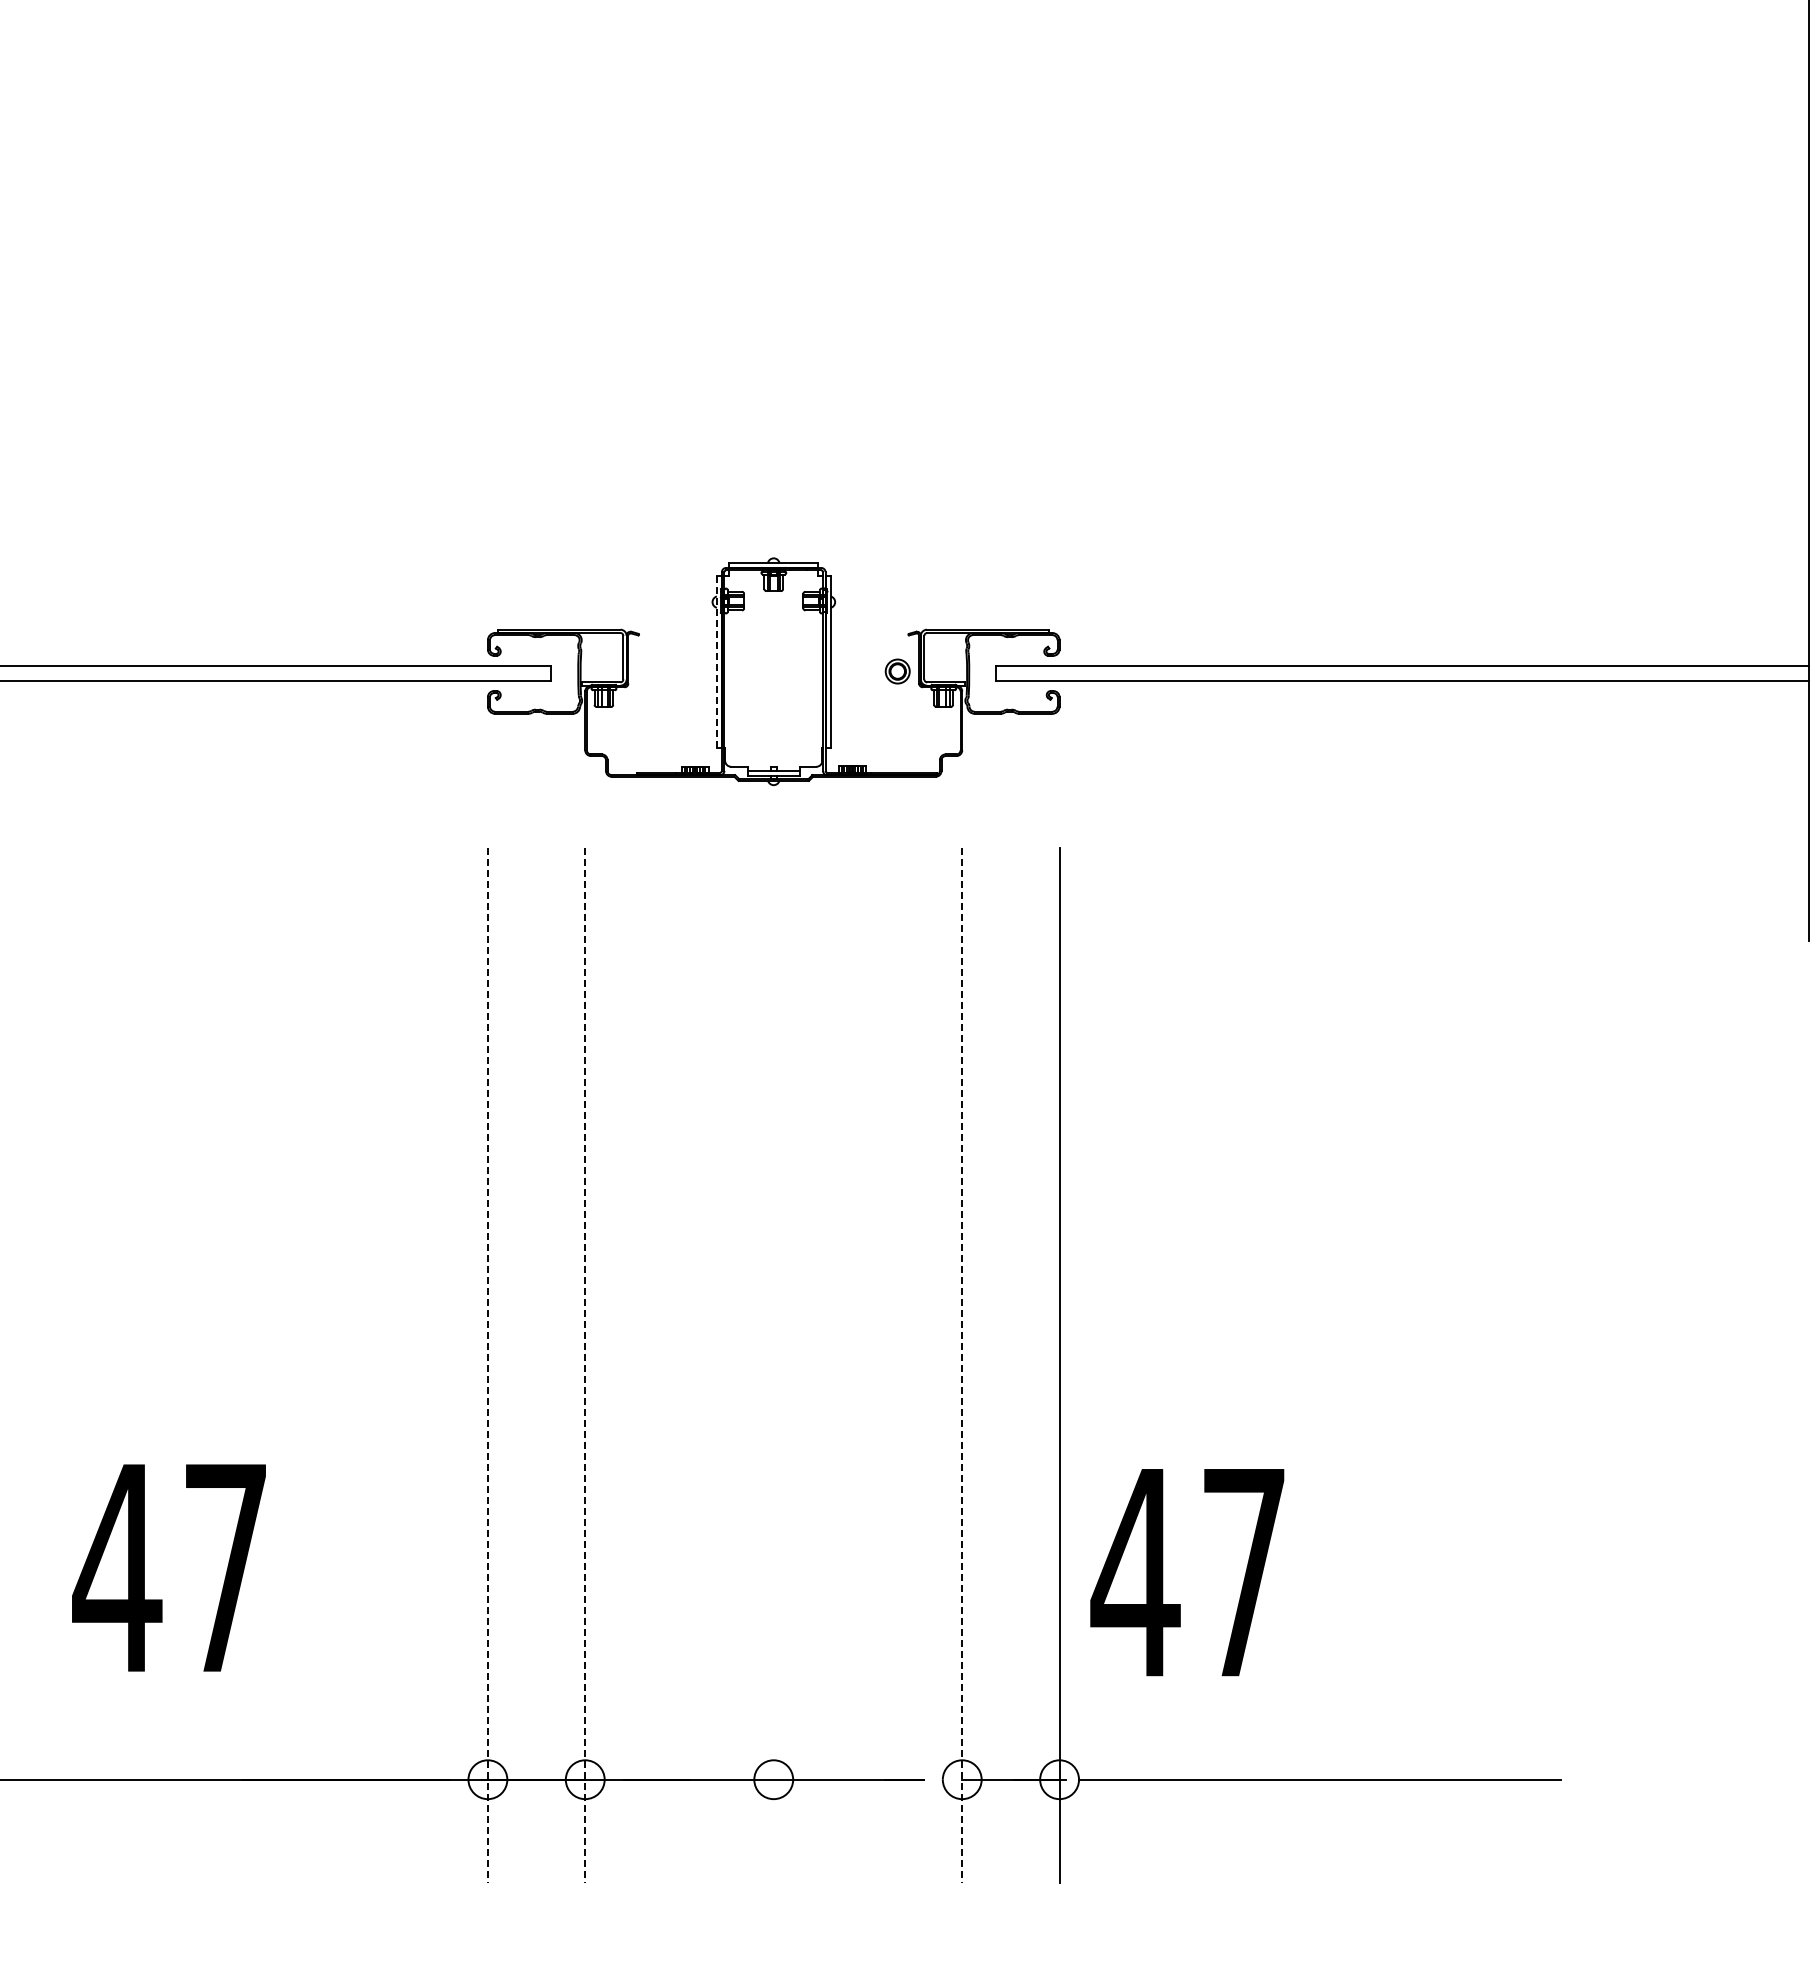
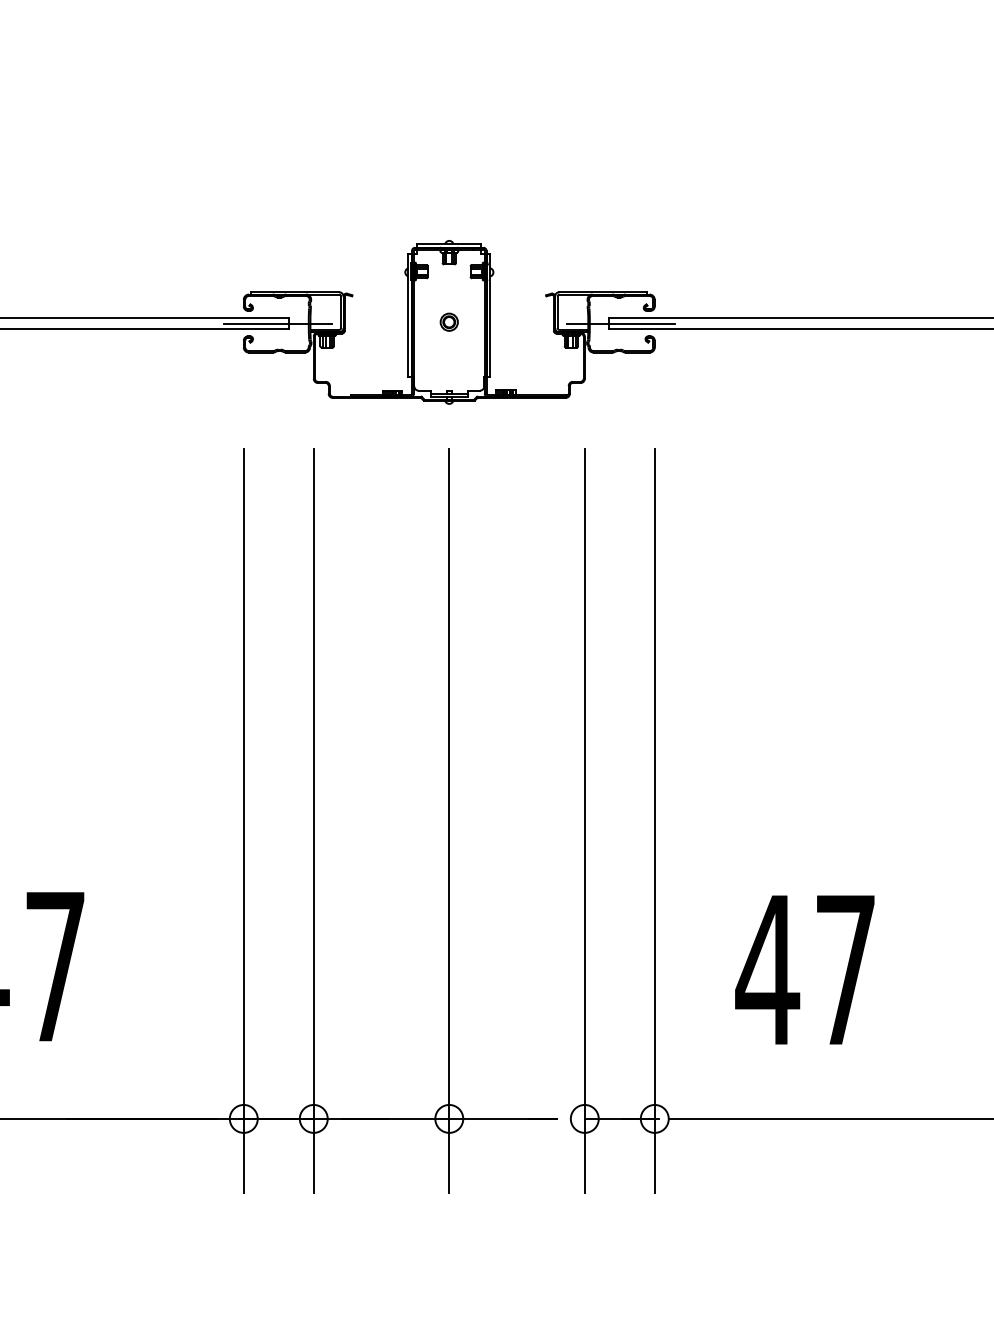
line: (716, 662) -> (408, 315), dashed -> solid
part: (897, 671) -> (449, 322), moved
line: (534, 673) -> (277, 323), added
line: (1012, 673) -> (620, 323), added
line: (487, 1365) -> (243, 821), dashed -> solid
line: (585, 1365) -> (313, 821), dashed -> solid
line: (773, 1365) -> (449, 821), added
line: (962, 1365) -> (584, 821), dashed -> solid
text: (1187, 1572) -> (804, 969), moved

